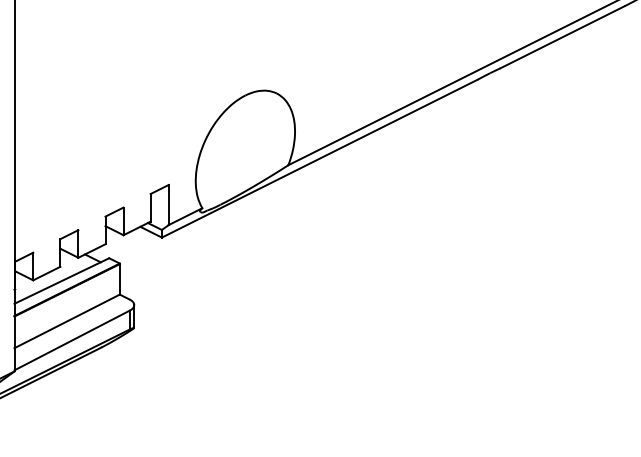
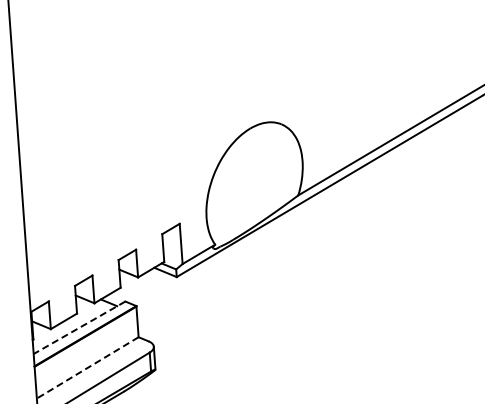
line: (61, 281) -> (79, 328), solid -> dashed
line: (66, 321) -> (87, 368), solid -> dashed

